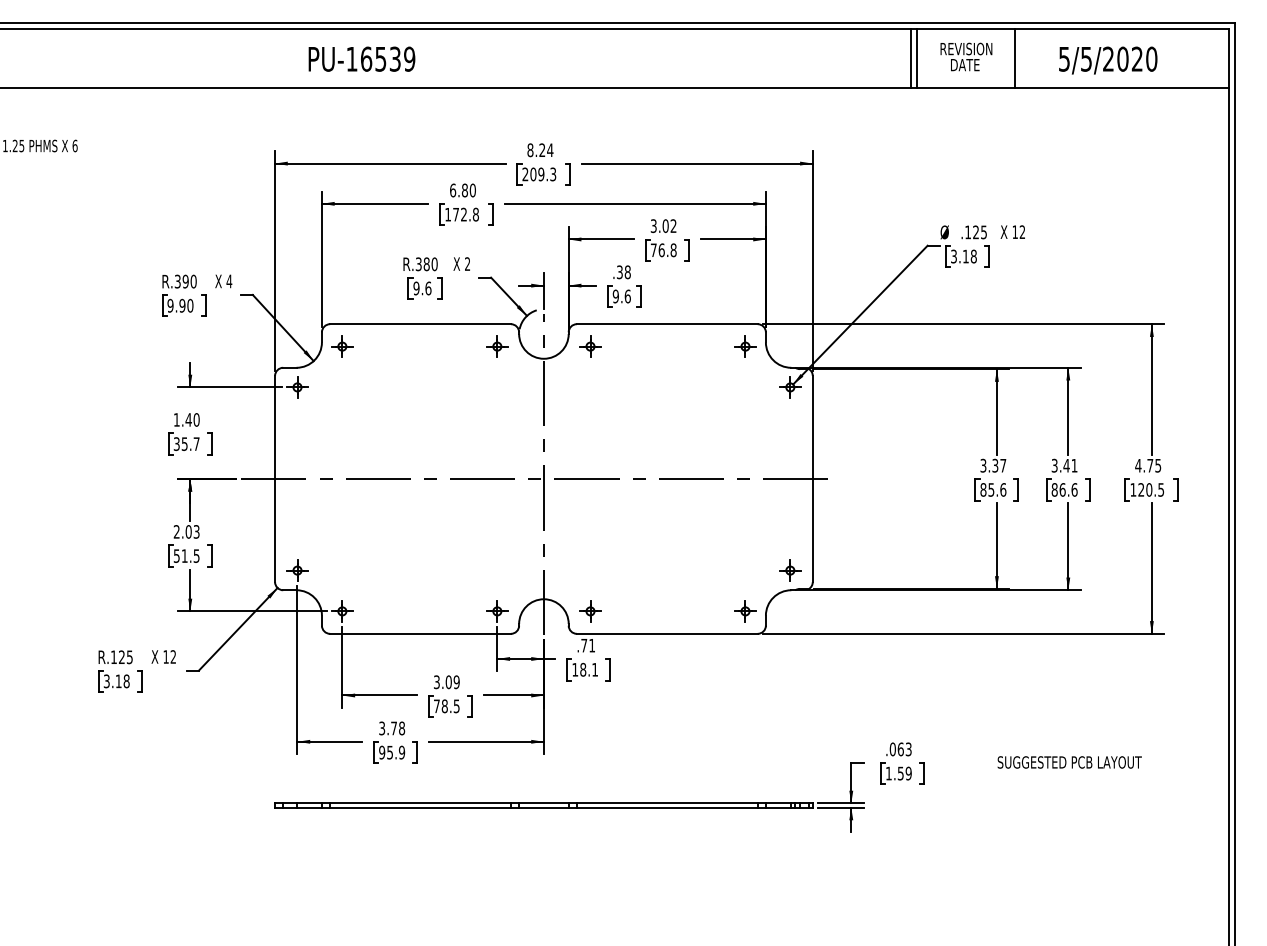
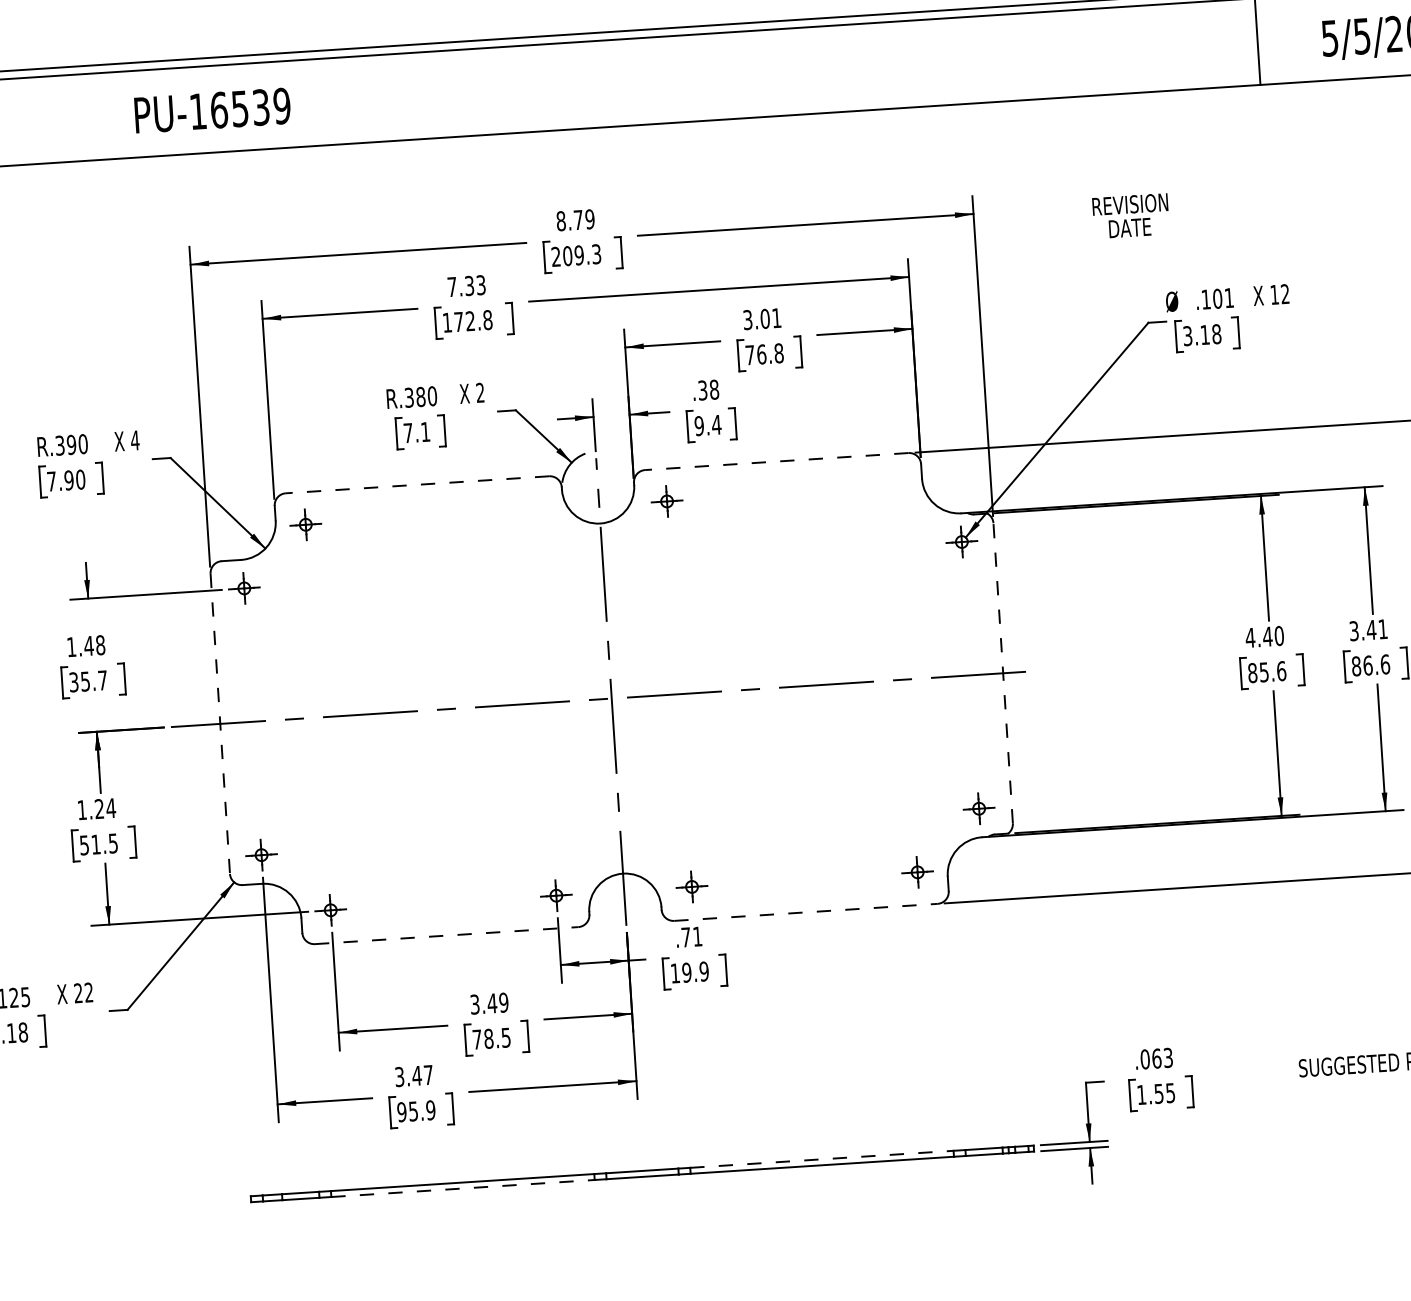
text: (966, 56) -> (1131, 215), moved
text: (361, 58) -> (211, 109), moved
line: (910, 58) -> (1105, 51), removed
line: (916, 58) -> (1114, 51), removed
text: (546, 150) -> (584, 220), 8.24 -> 8.79
text: (462, 190) -> (466, 286), 6.80 -> 7.33
text: (673, 225) -> (776, 317), 3.02 -> 3.01
text: (979, 232) -> (1222, 298), .125 -> .101
text: (422, 288) -> (416, 432), 9.6 -> 7.1
text: (627, 296) -> (716, 424), 9.6 -> 9.4
text: (170, 305) -> (51, 481), 9.90 -> 7.90
line: (420, 324) -> (417, 485), solid -> dashed
line: (666, 324) -> (775, 462), solid -> dashed
part: (497, 346) -> (531, 510), removed
part: (745, 346) -> (892, 486), removed
text: (196, 419) -> (100, 644), 1.40 -> 1.48
text: (993, 465) -> (1265, 636), 3.37 -> 4.40
line: (812, 478) -> (1002, 672), solid -> dashed
line: (275, 479) -> (220, 724), solid -> dashed
text: (186, 531) -> (96, 808), 2.03 -> 1.24
line: (421, 633) -> (448, 935), solid -> dashed
line: (667, 633) -> (806, 911), solid -> dashed
text: (165, 656) -> (77, 992), 12 -> 22
text: (589, 669) -> (696, 971), 18.1 -> 19.9
text: (448, 682) -> (491, 1003), 3.09 -> 3.49
text: (397, 728) -> (422, 1075), 3.78 -> 3.47
text: (908, 773) -> (1170, 1093), 1.59 -> 1.55
line: (667, 803) -> (822, 1159), solid -> dashed
line: (421, 807) -> (464, 1188), solid -> dashed

